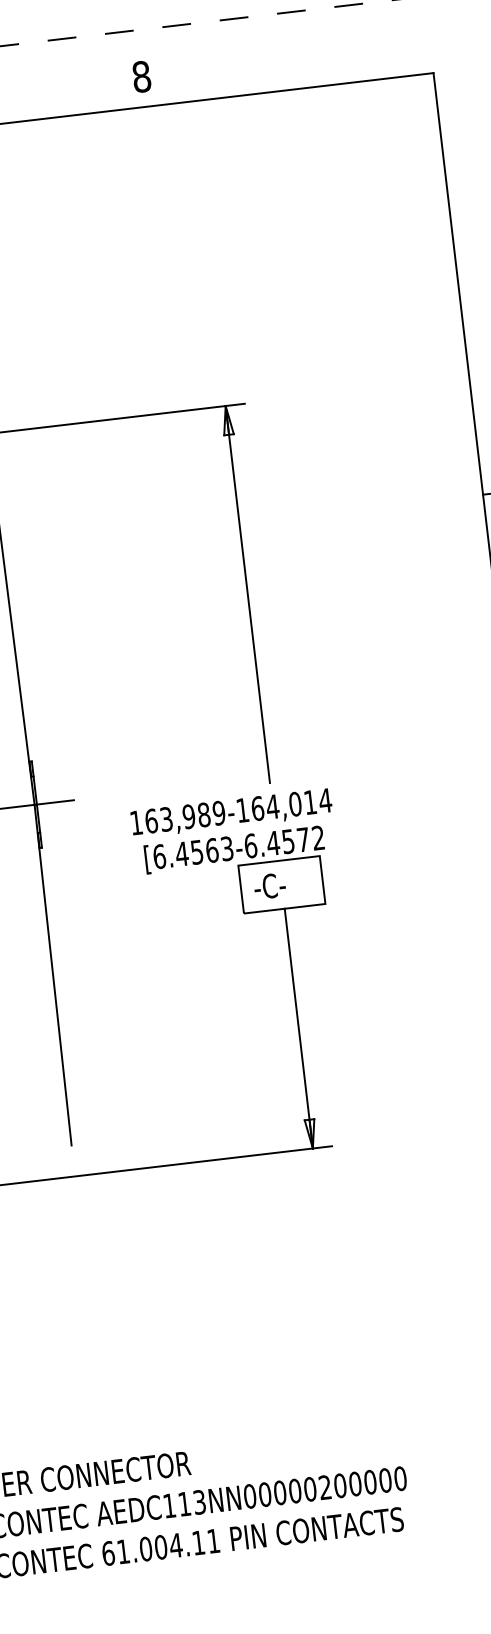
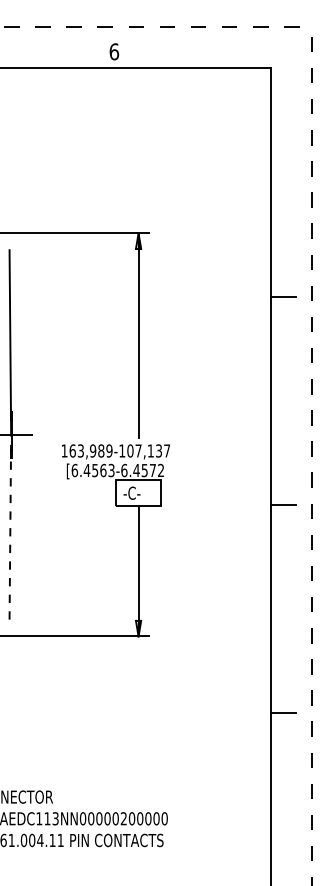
text: (141, 76) -> (114, 51), 8 -> 6
text: (290, 803) -> (148, 450), 163,989-164,014 -> 163,989-107,137
line: (53, 973) -> (10, 526), solid -> dashed

